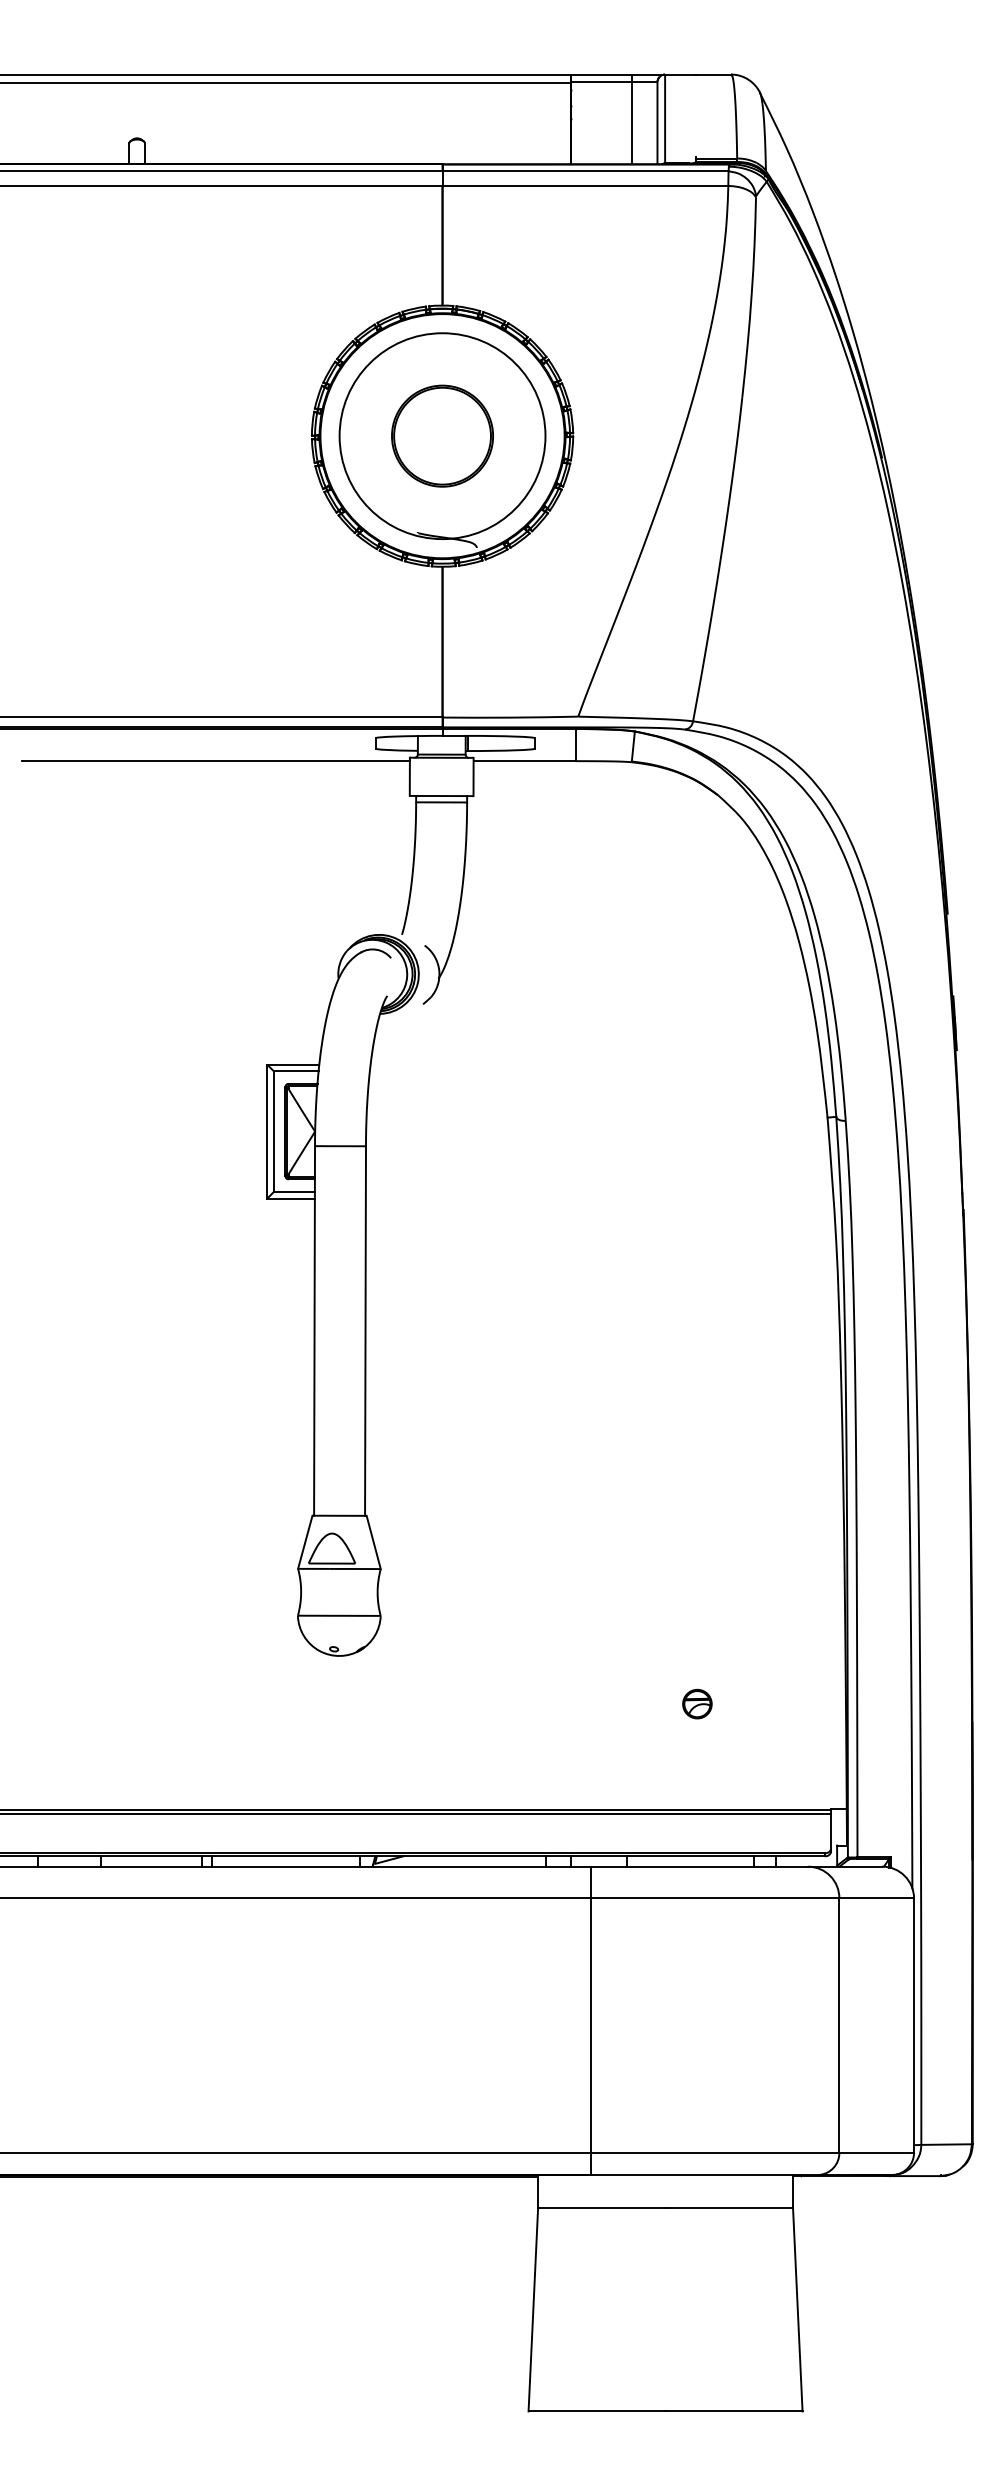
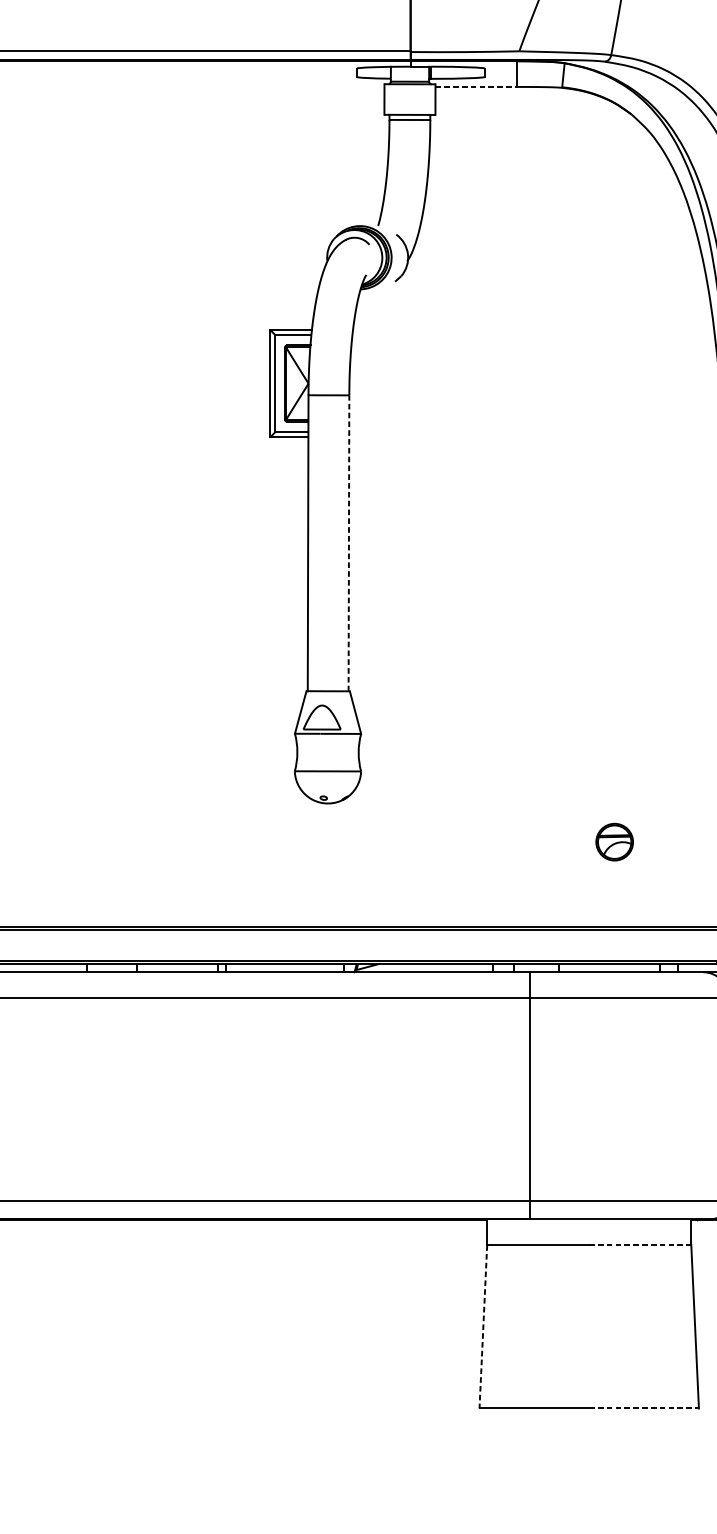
line: (215, 761) -> (228, 87), removed
line: (525, 761) -> (477, 87), solid -> dashed
line: (365, 1331) -> (348, 543), solid -> dashed
part: (697, 1703) -> (614, 841), size x1.6
line: (729, 2207) -> (640, 1245), solid -> dashed
line: (533, 2309) -> (483, 1326), solid -> dashed
line: (734, 2411) -> (644, 1408), solid -> dashed

